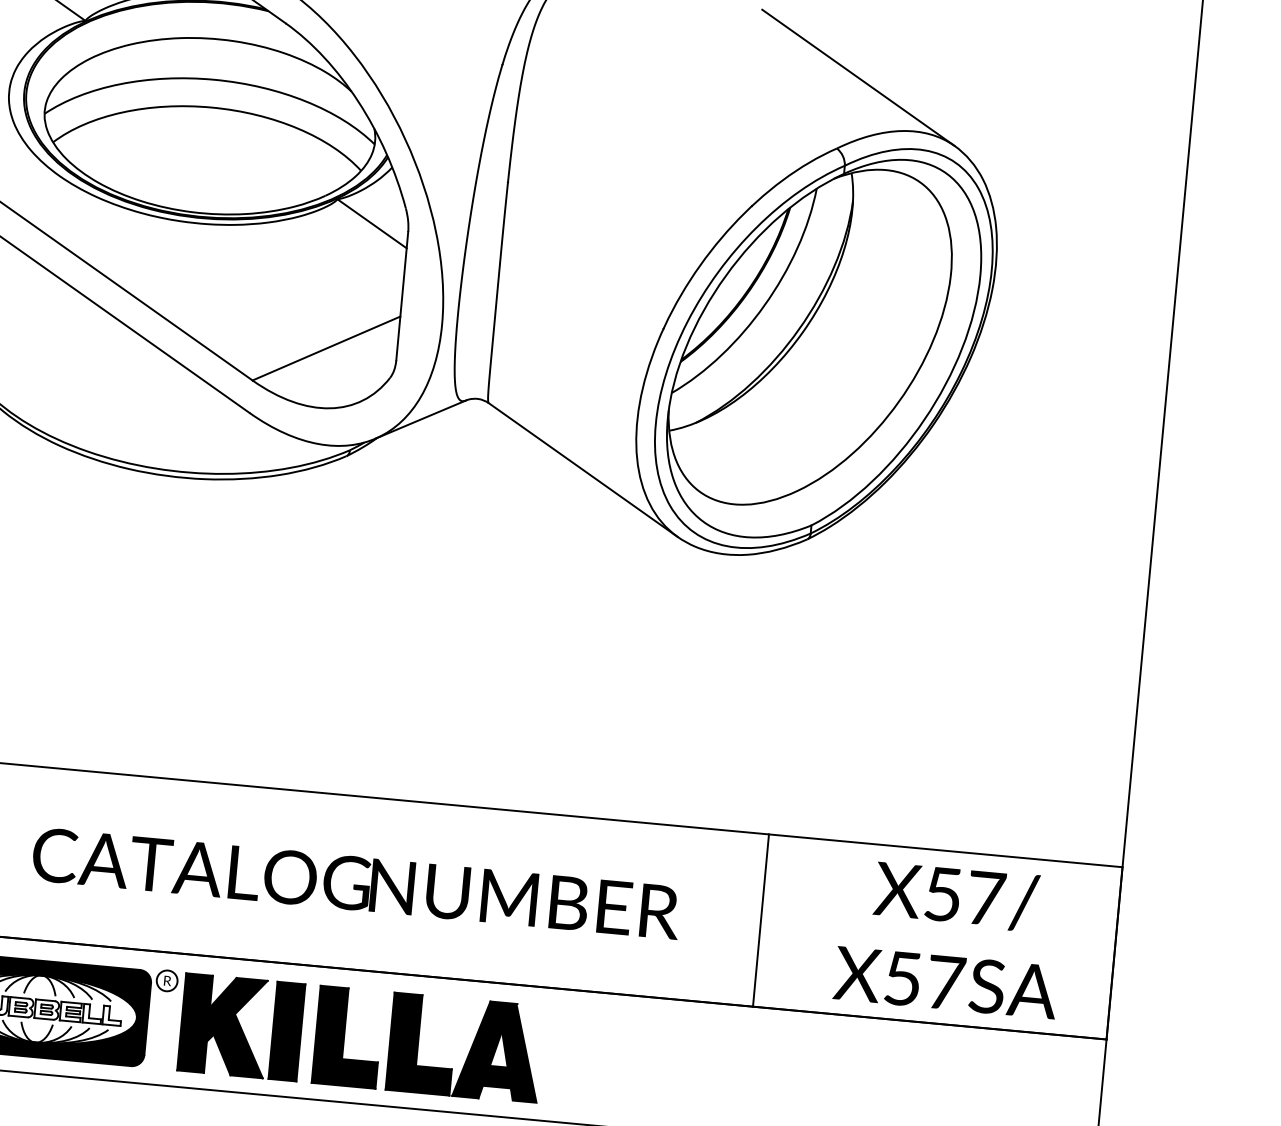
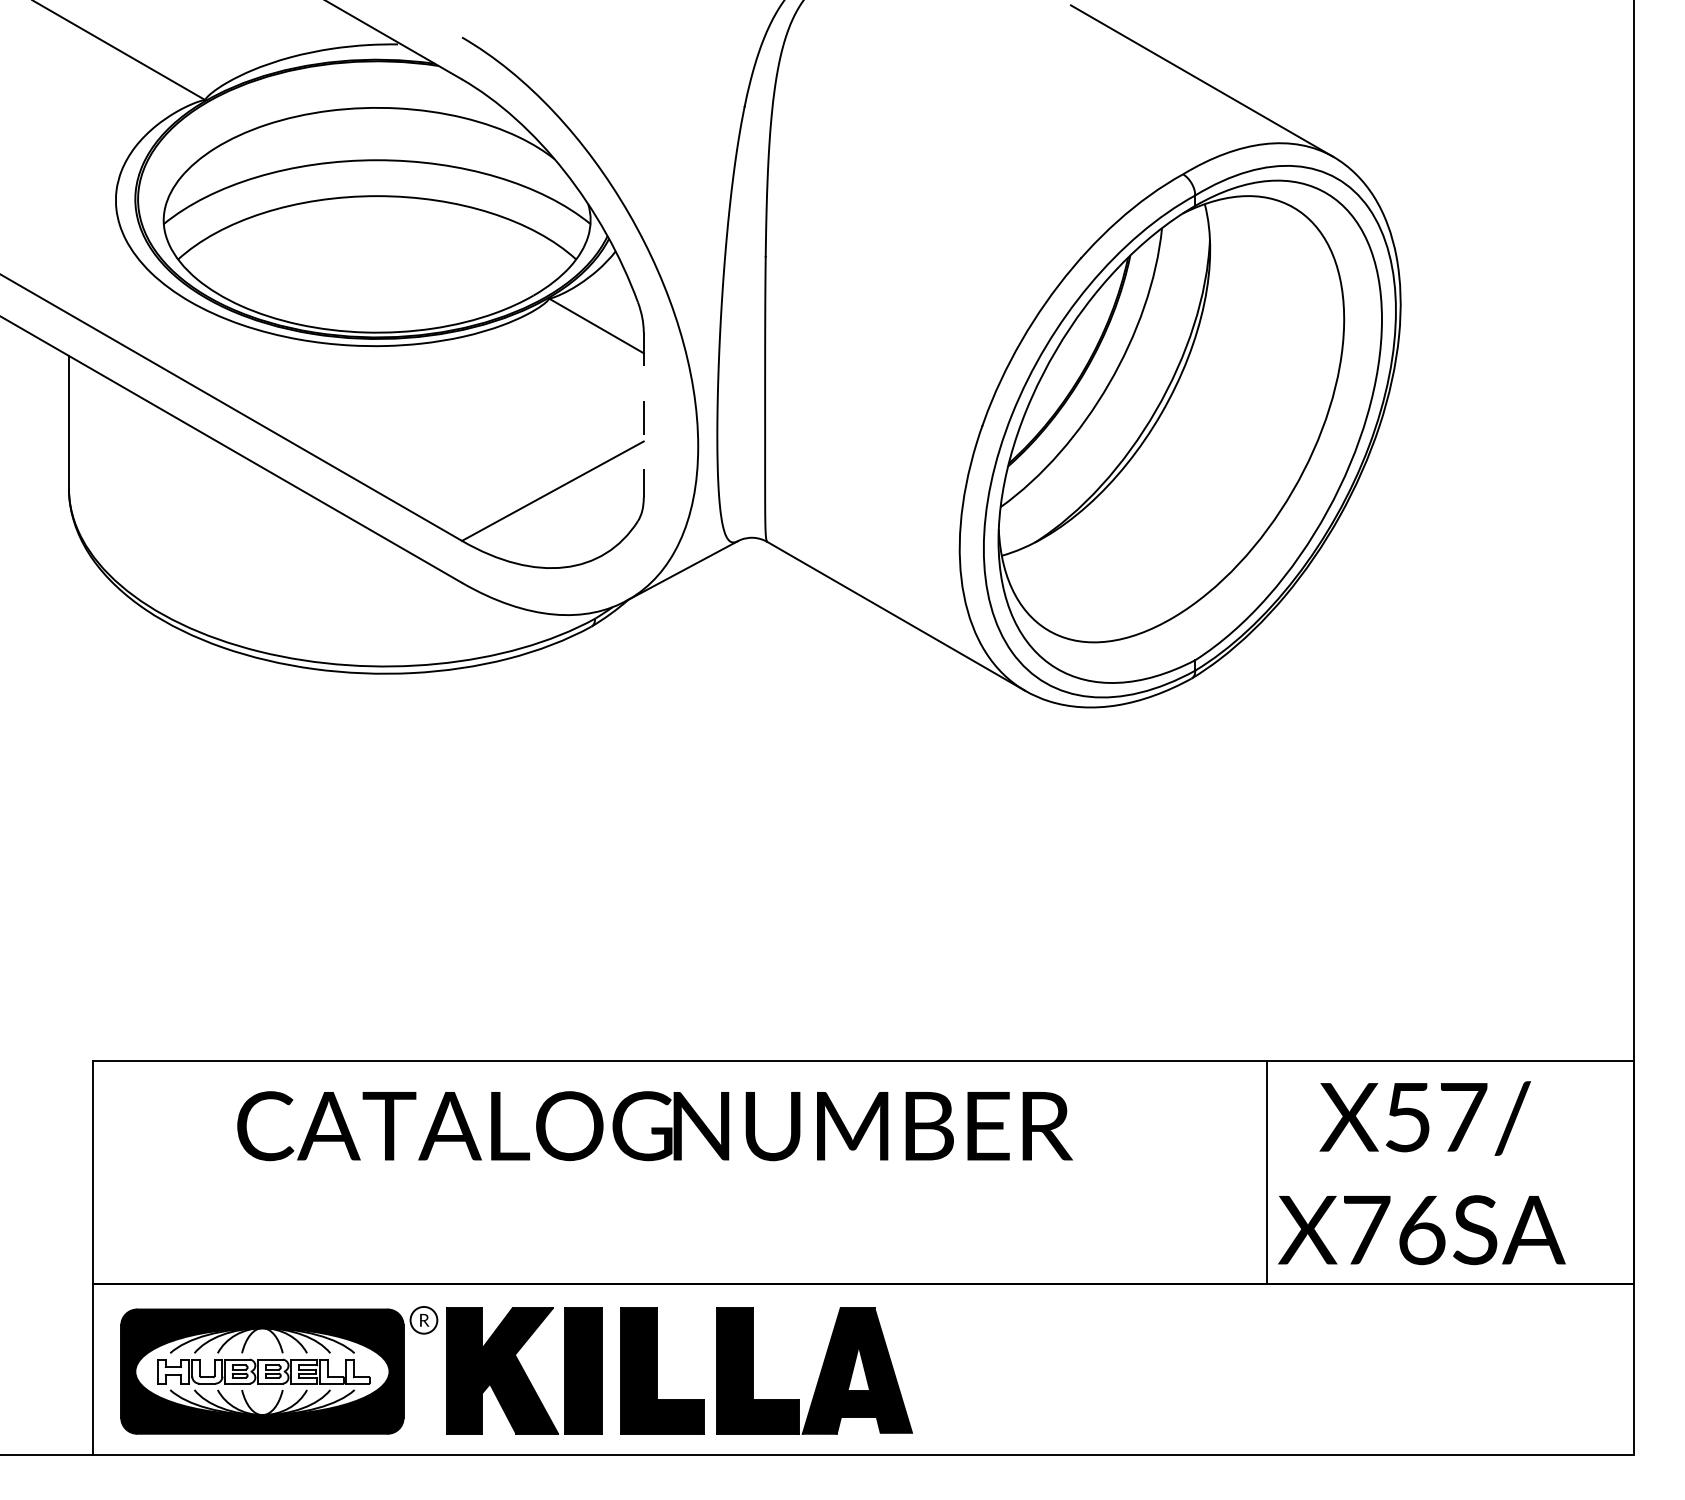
line: (402, 296) -> (643, 415), solid -> dashed
text: (356, 883) -> (654, 1126), moved
line: (760, 920) -> (1266, 1172), moved
text: (924, 981) -> (1394, 1230), X57SA -> X76SA

